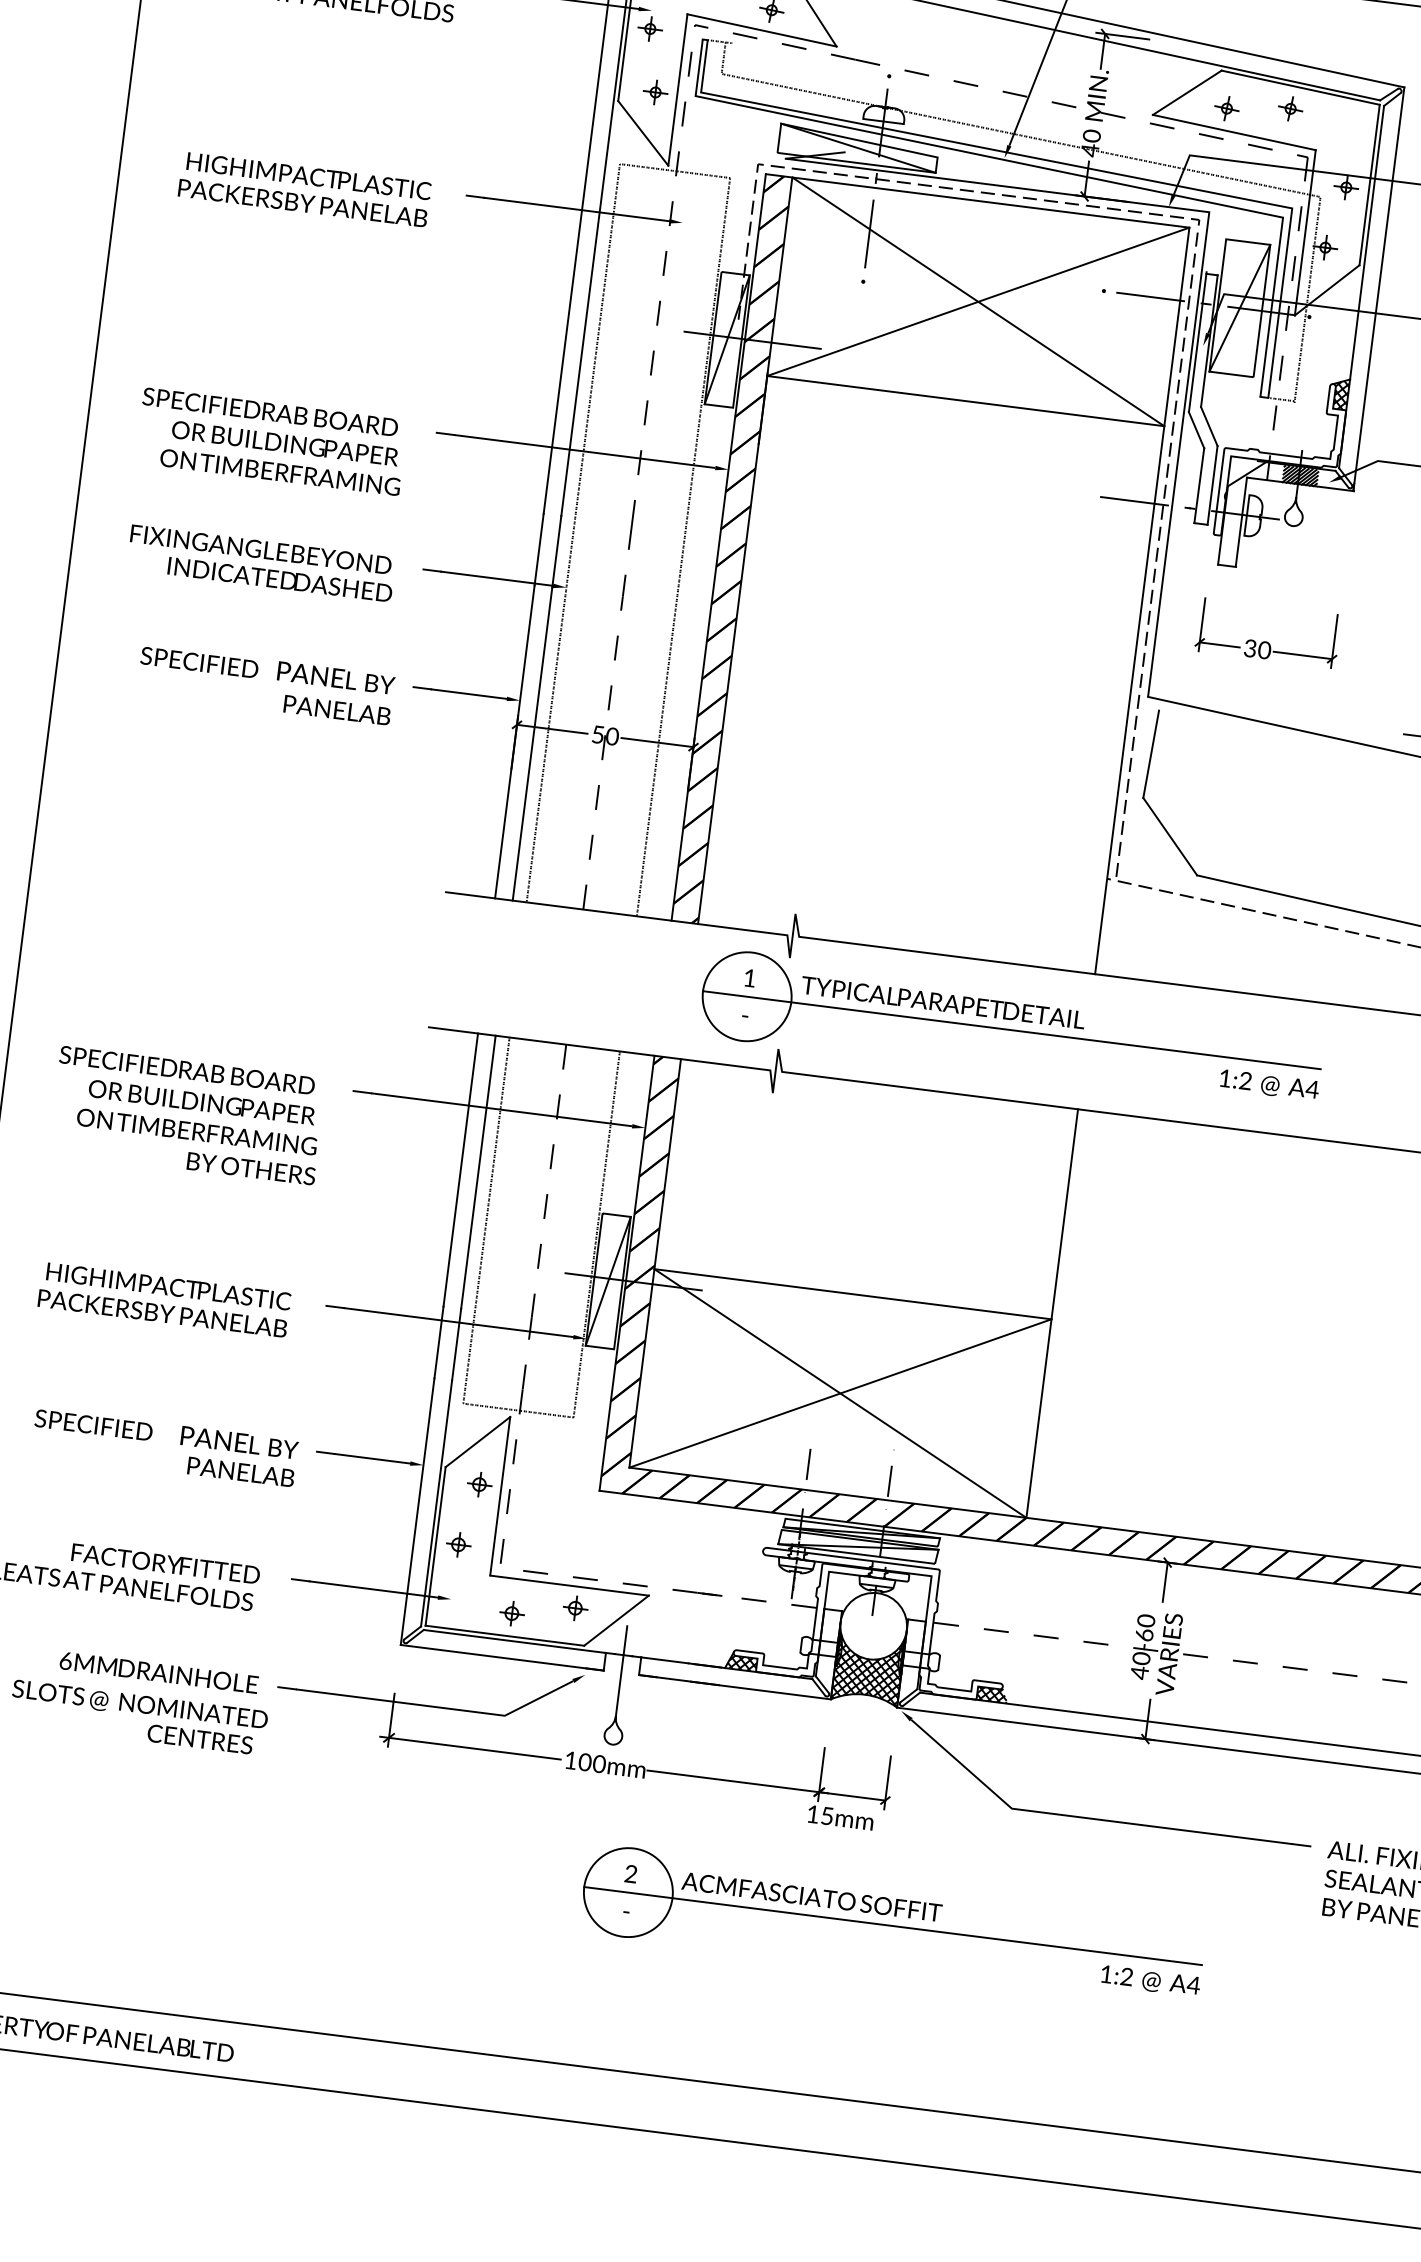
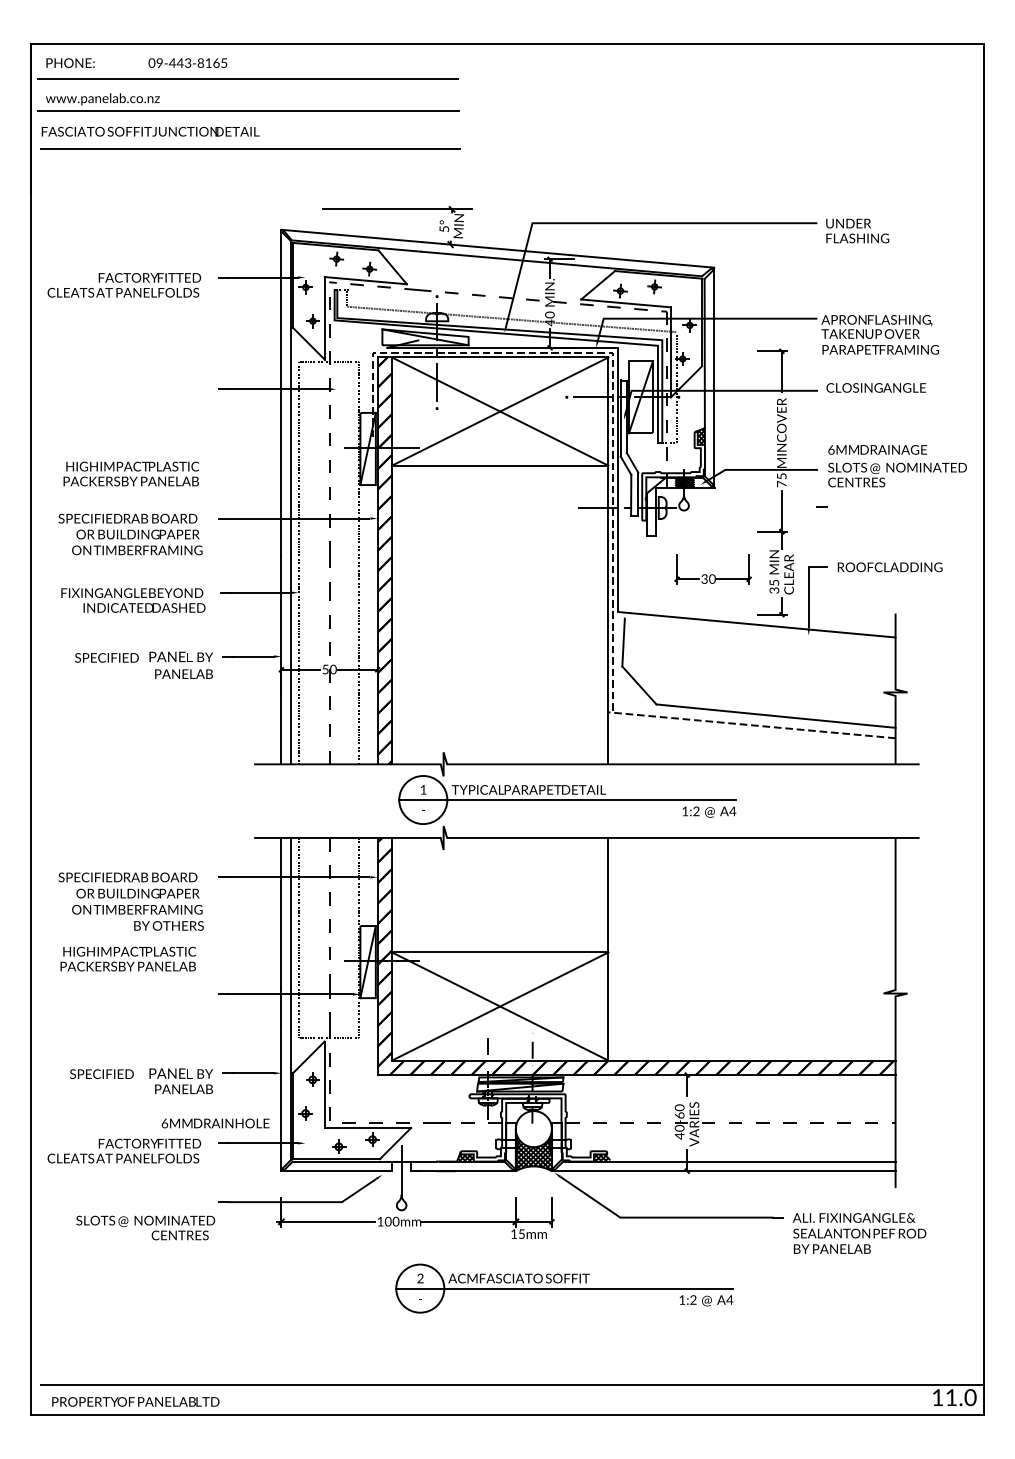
text: (303, 188) -> (130, 473), moved
part: (1267, 632) -> (712, 569), moved
text: (165, 1298) -> (128, 958), moved
text: (158, 1672) -> (215, 1123), moved

